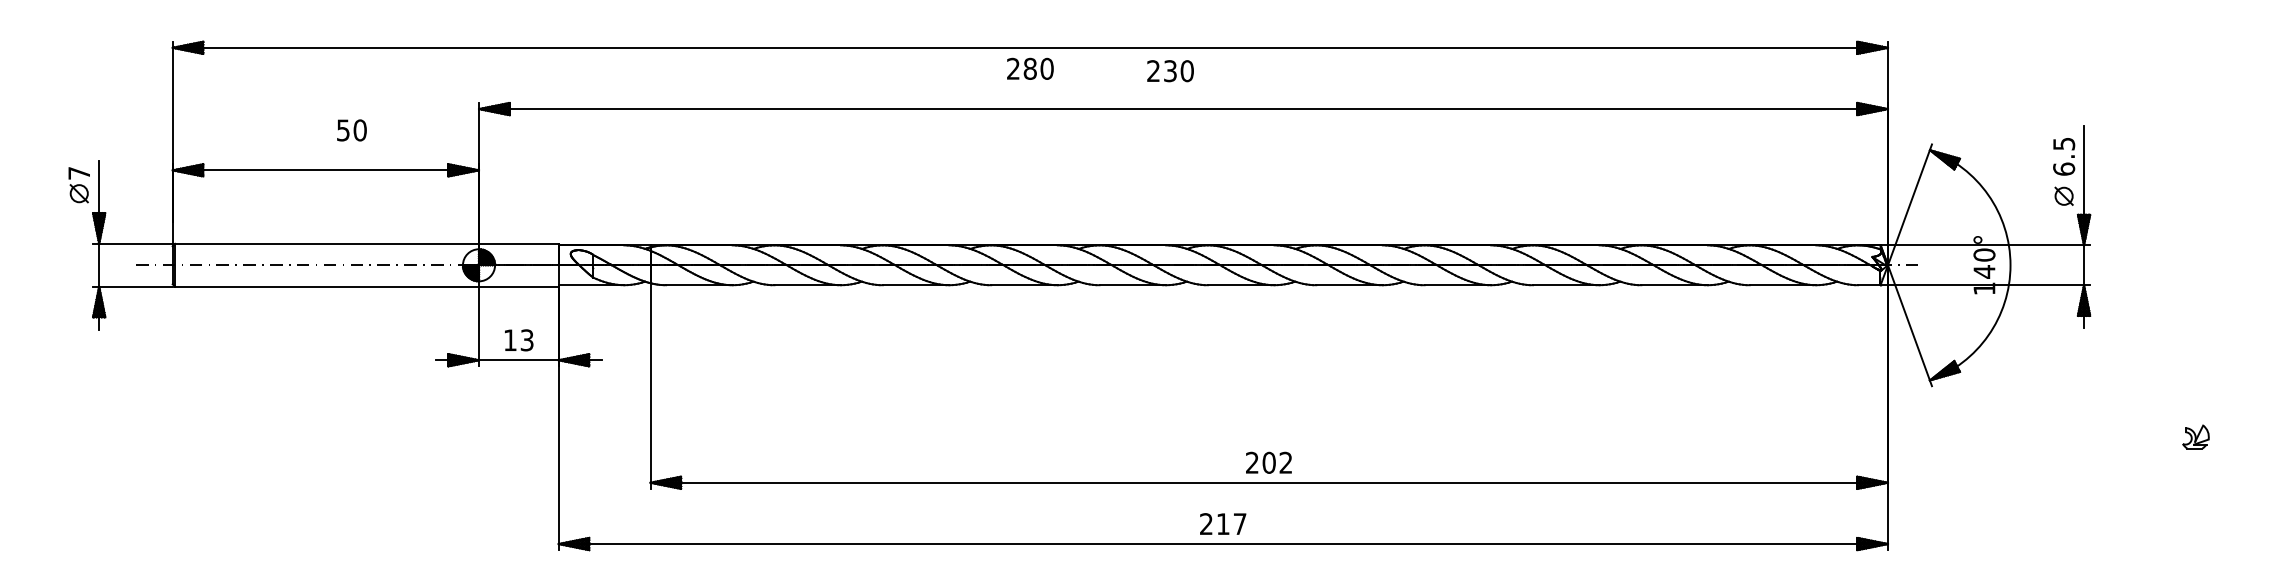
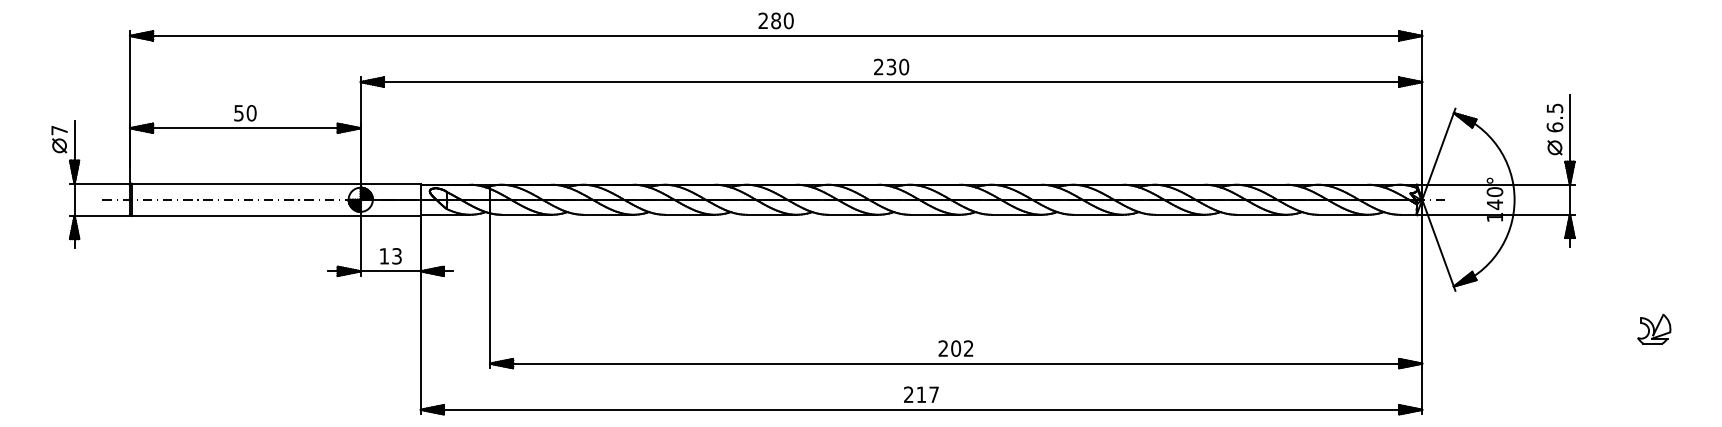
text: (1030, 68) -> (776, 20), moved
text: (1170, 71) -> (891, 67), moved
text: (351, 130) -> (245, 113), moved
part: (2195, 436) -> (1653, 328), size x1.67

